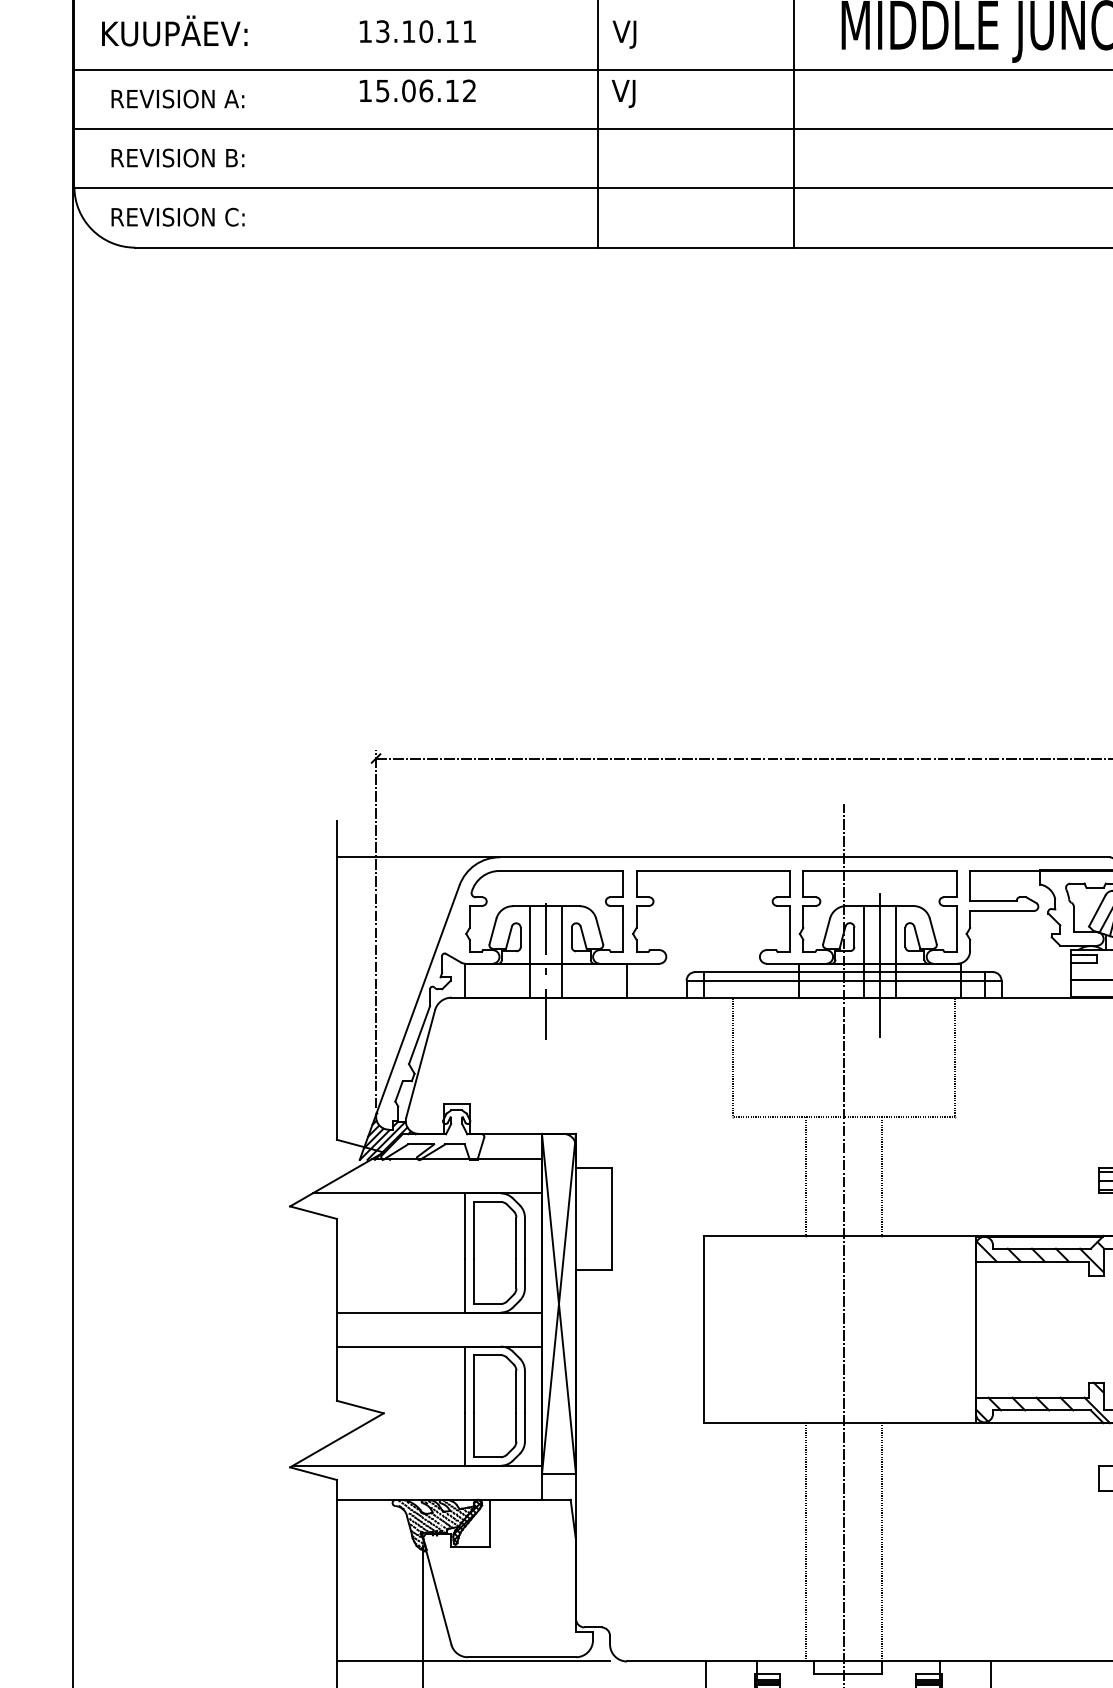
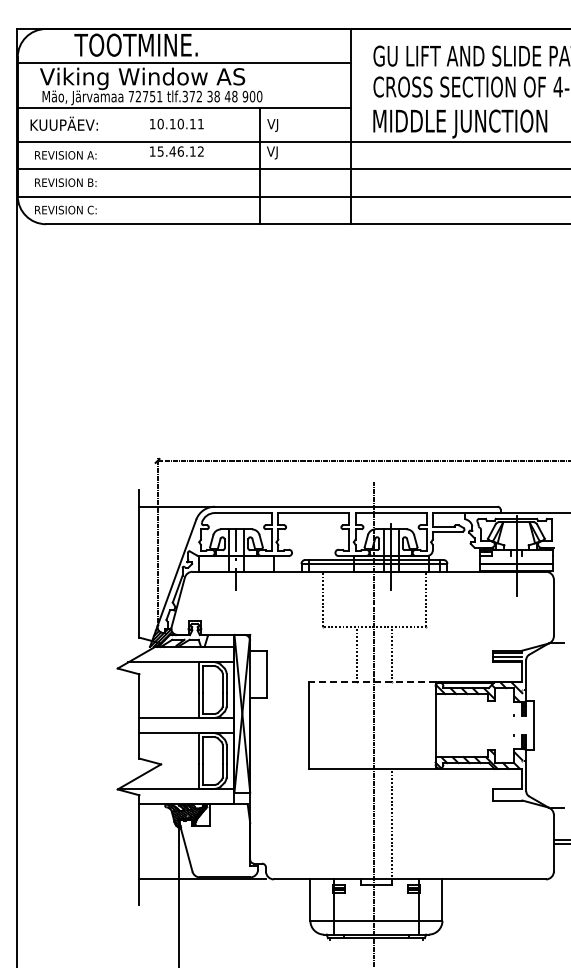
text: (382, 30) -> (160, 123), 13.10.11 -> 10.10.11
text: (408, 90) -> (172, 151), 15.06.12 -> 15.46.12
line: (837, 1236) -> (371, 682), solid -> dashed
line: (805, 1540) -> (356, 823), removed

